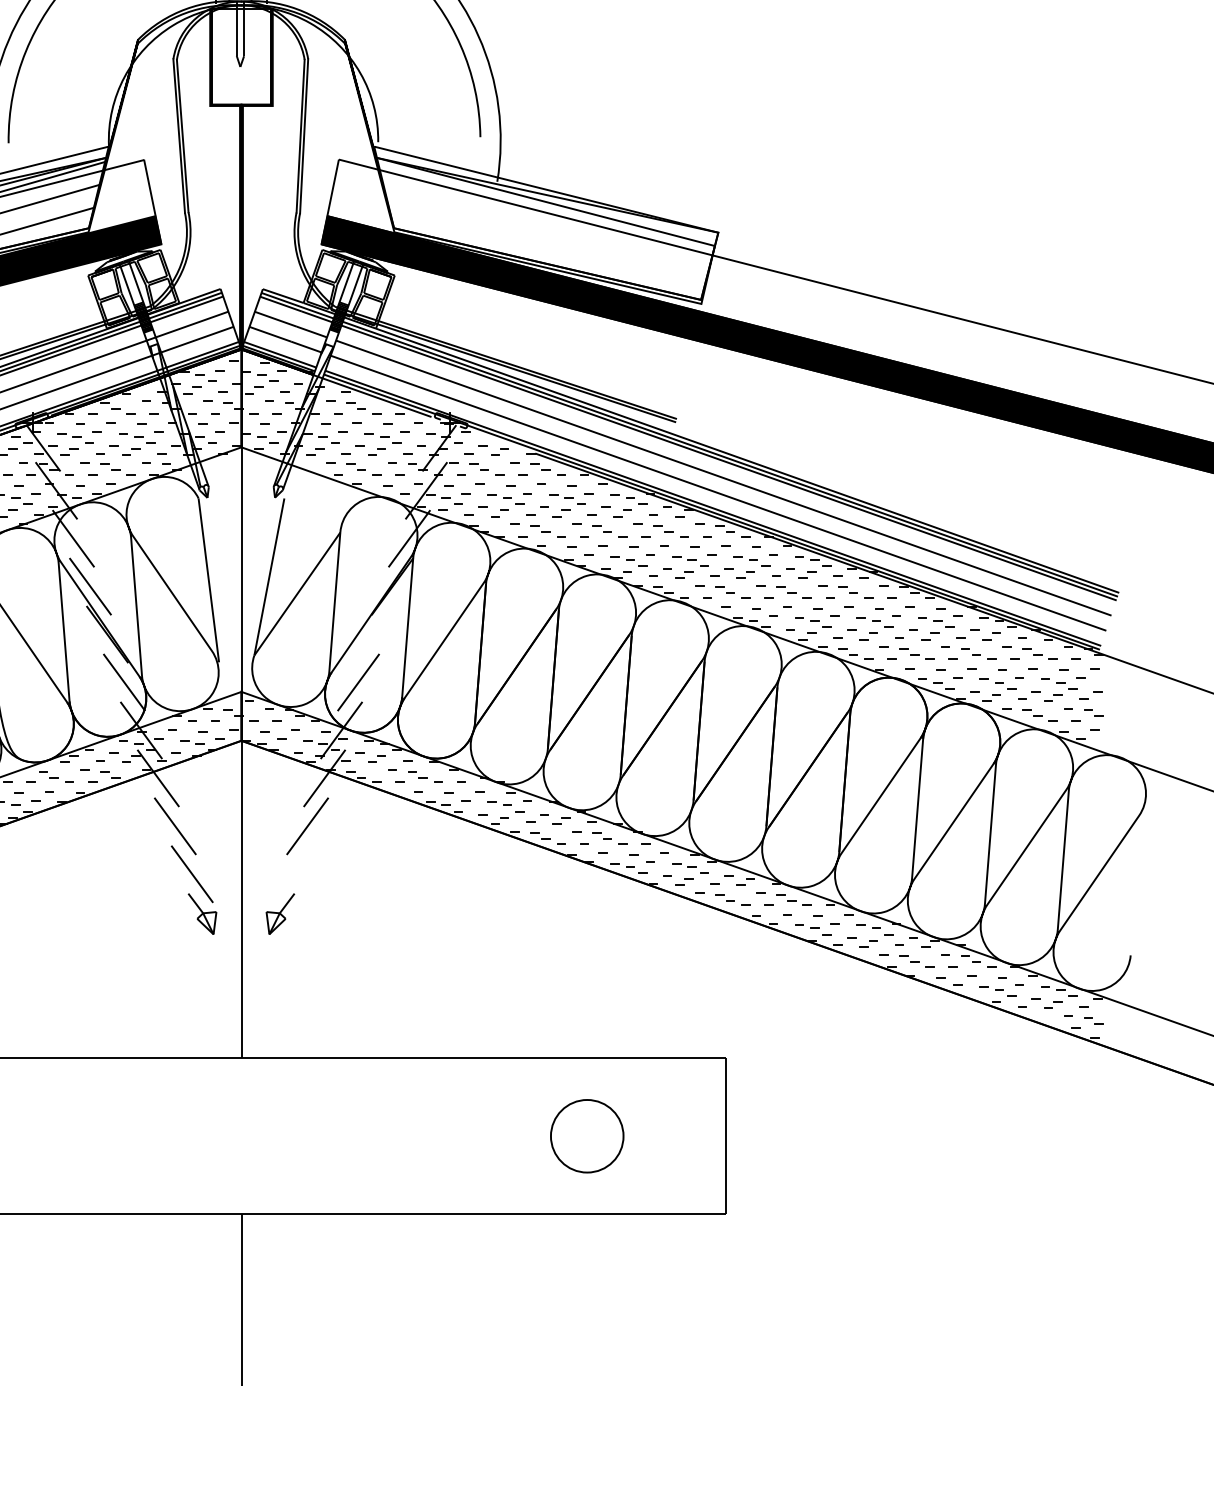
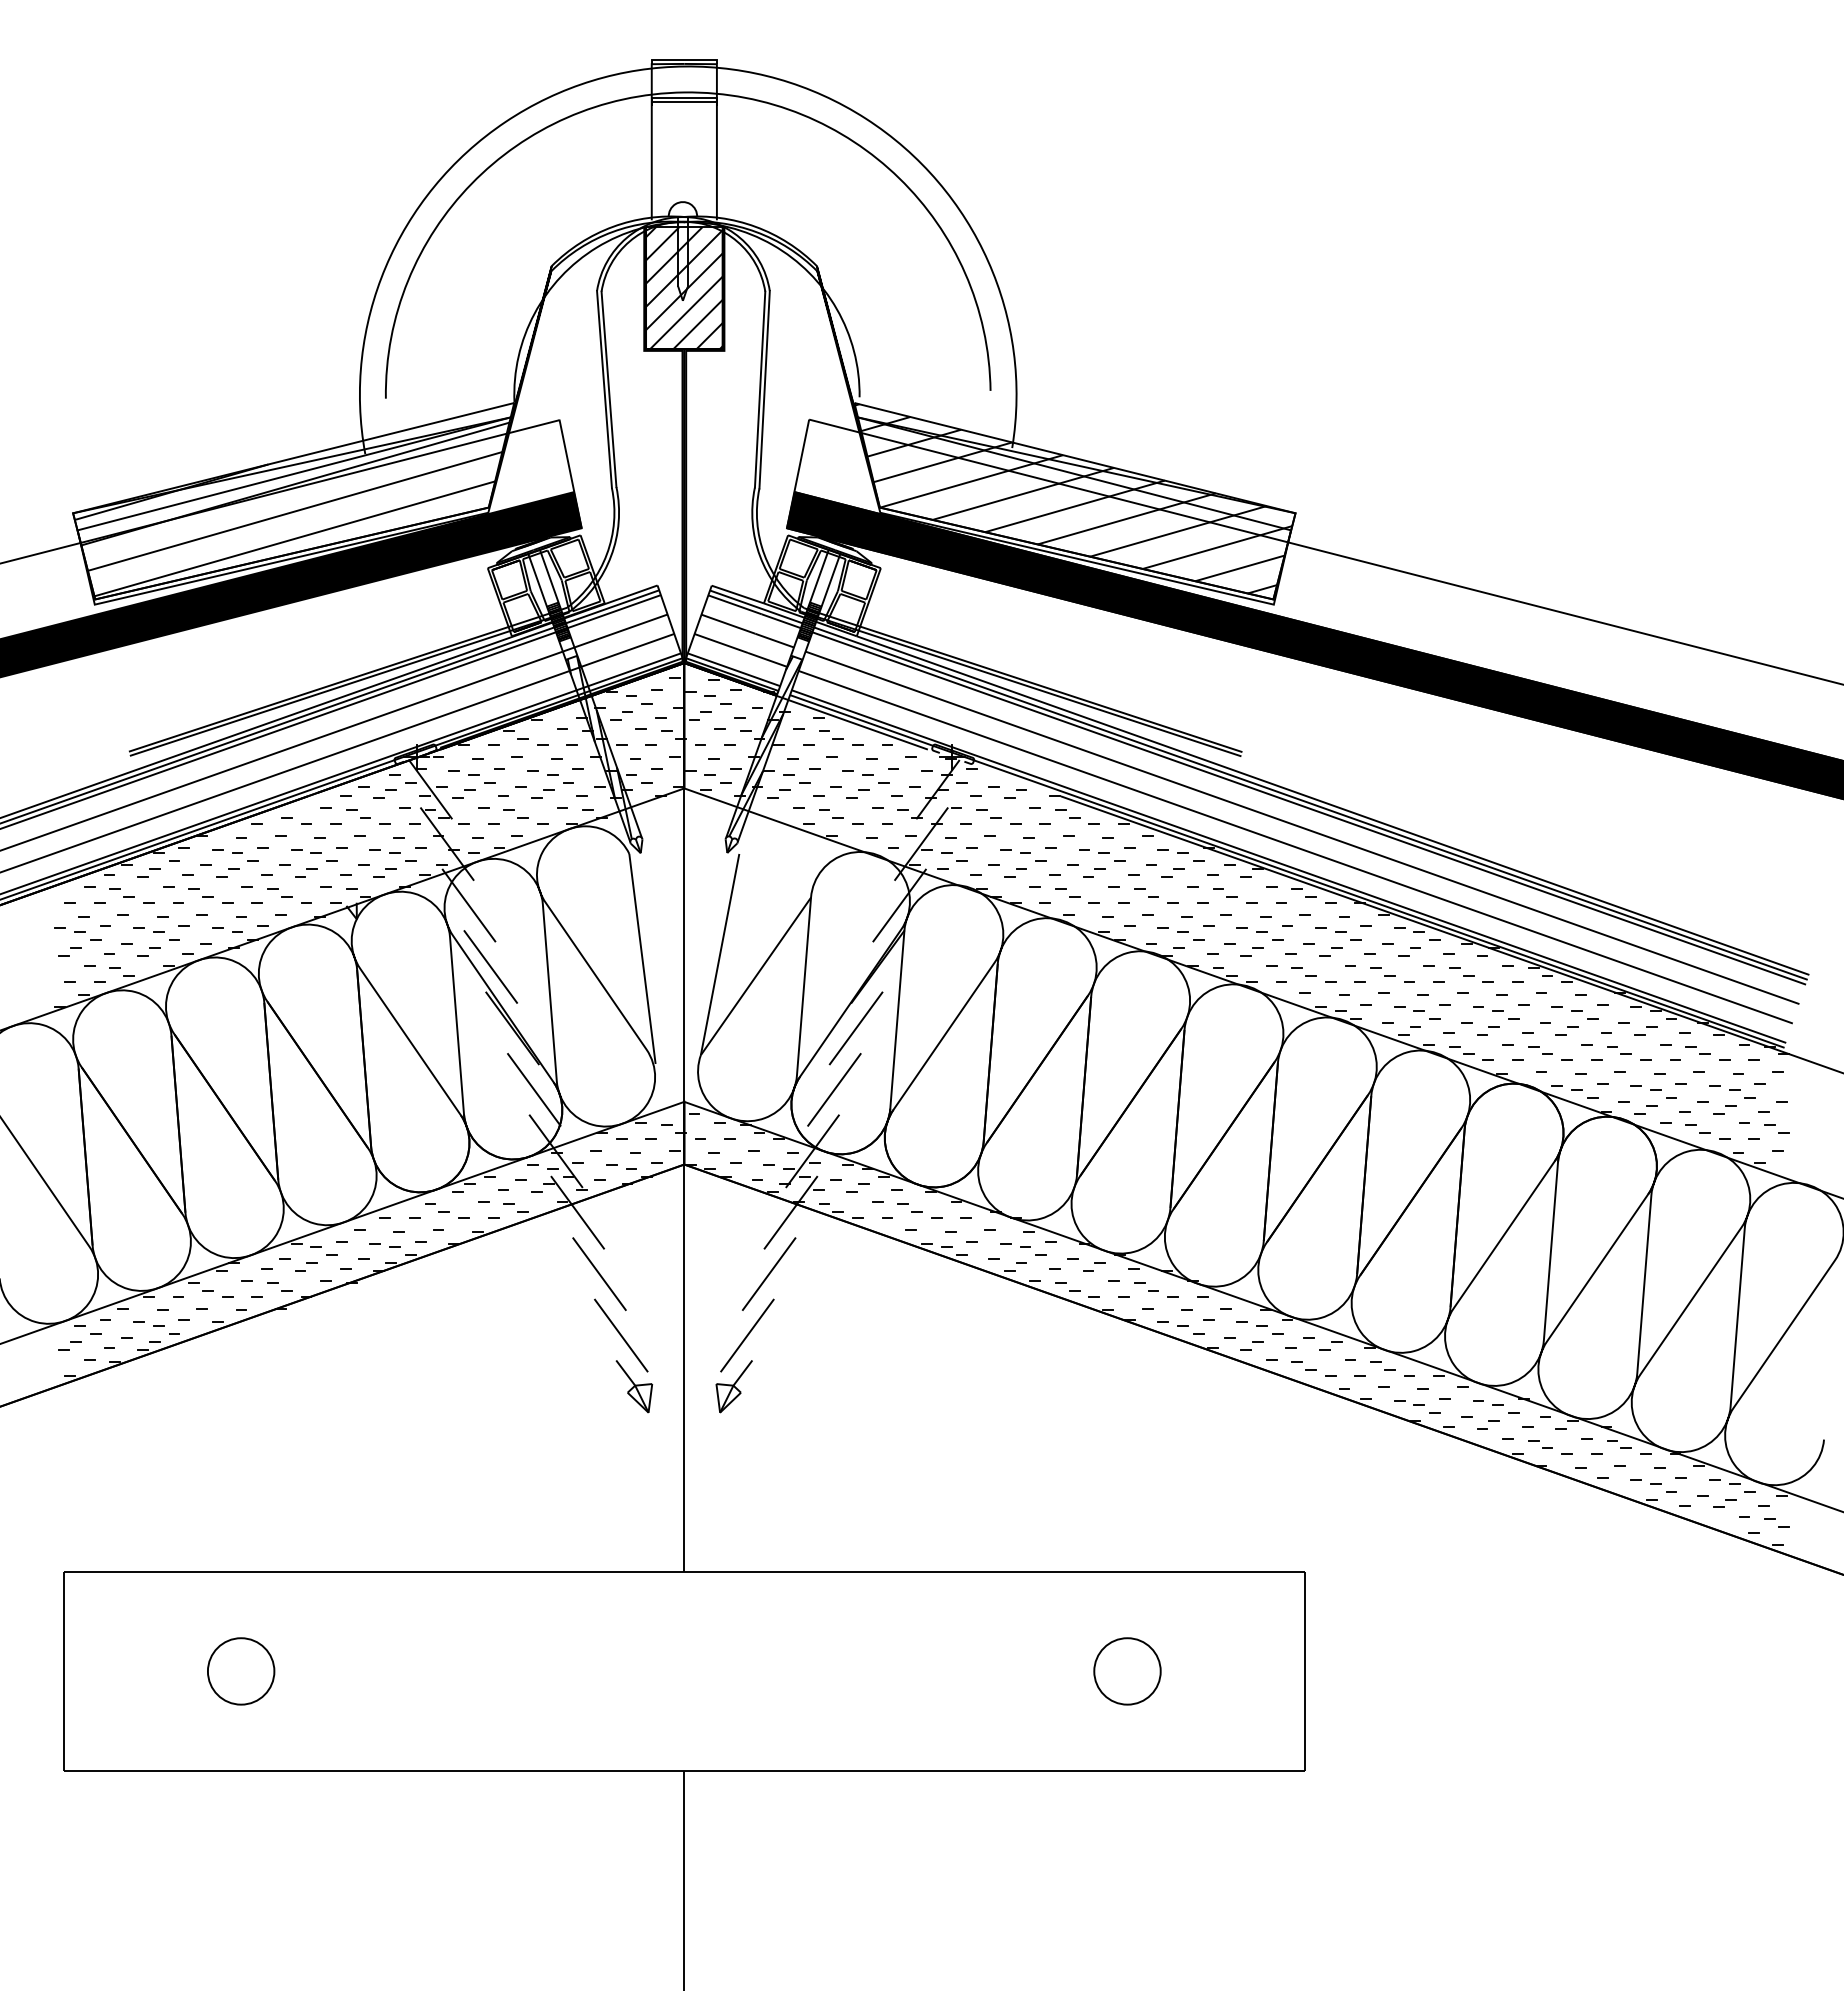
hatch: (241, 57) -> (684, 288), added
hatch: (545, 221) -> (1073, 498), added
line: (375, 634) -> (855, 1028), added
line: (290, 874) -> (747, 1335), added
circle: (587, 1136) -> (1127, 1671), size x0.71

